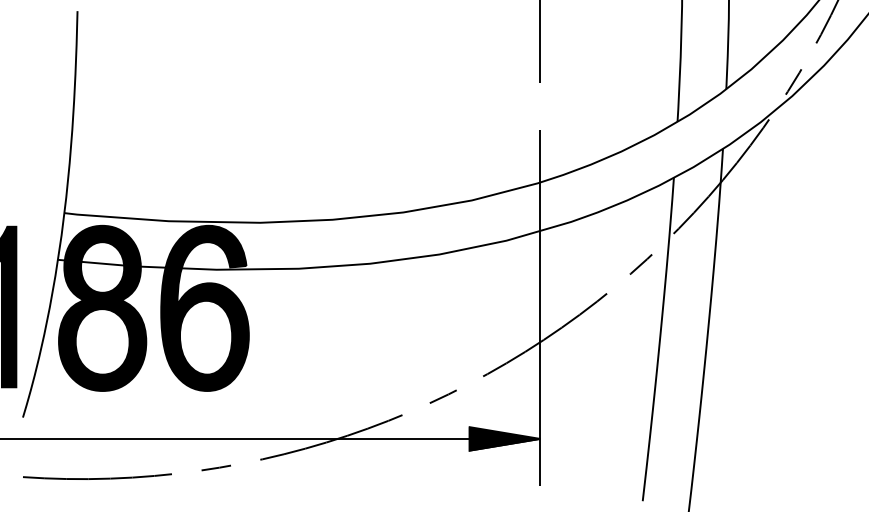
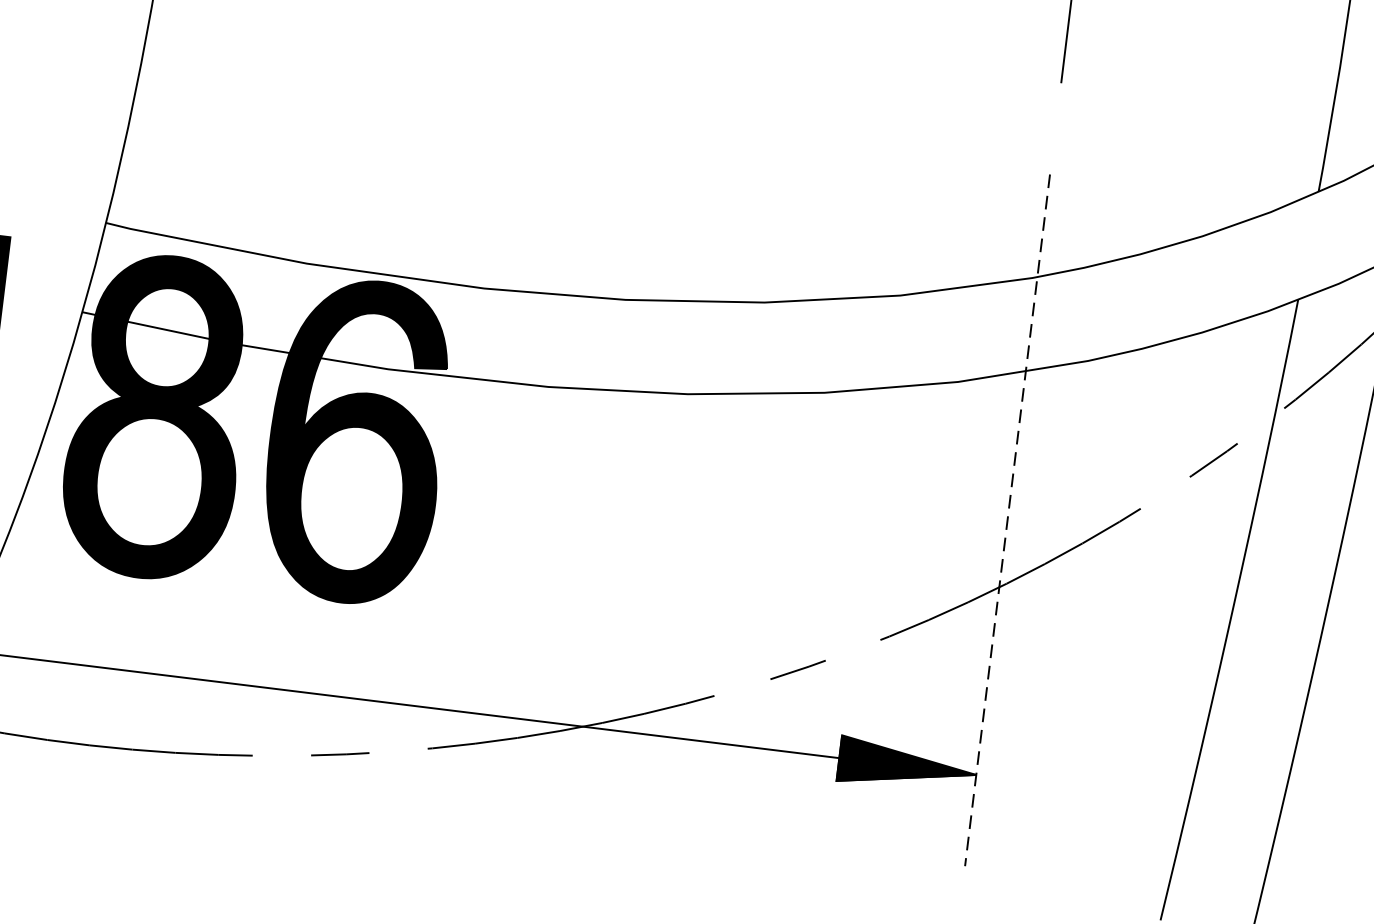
line: (540, 308) -> (1007, 521), solid -> dashed

